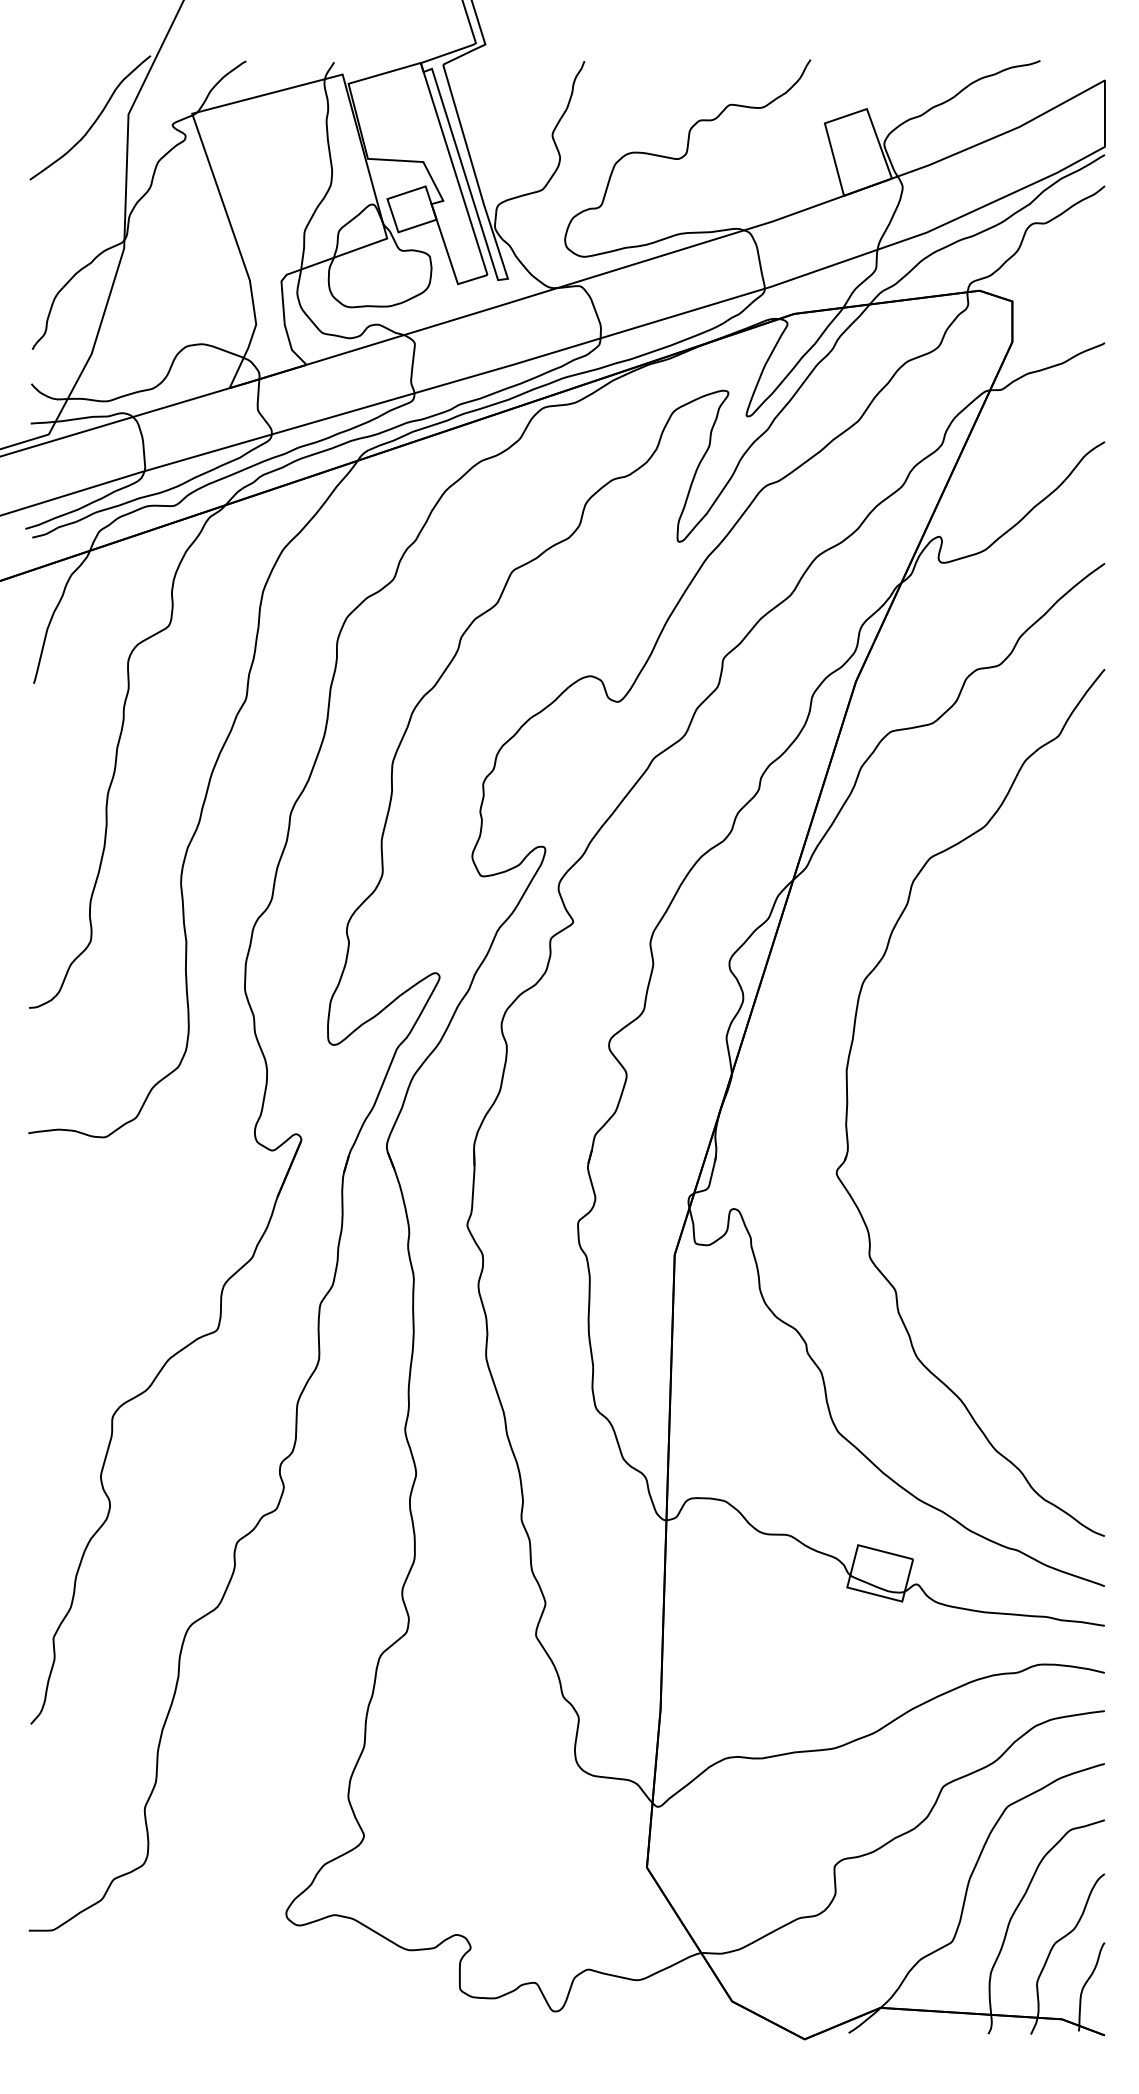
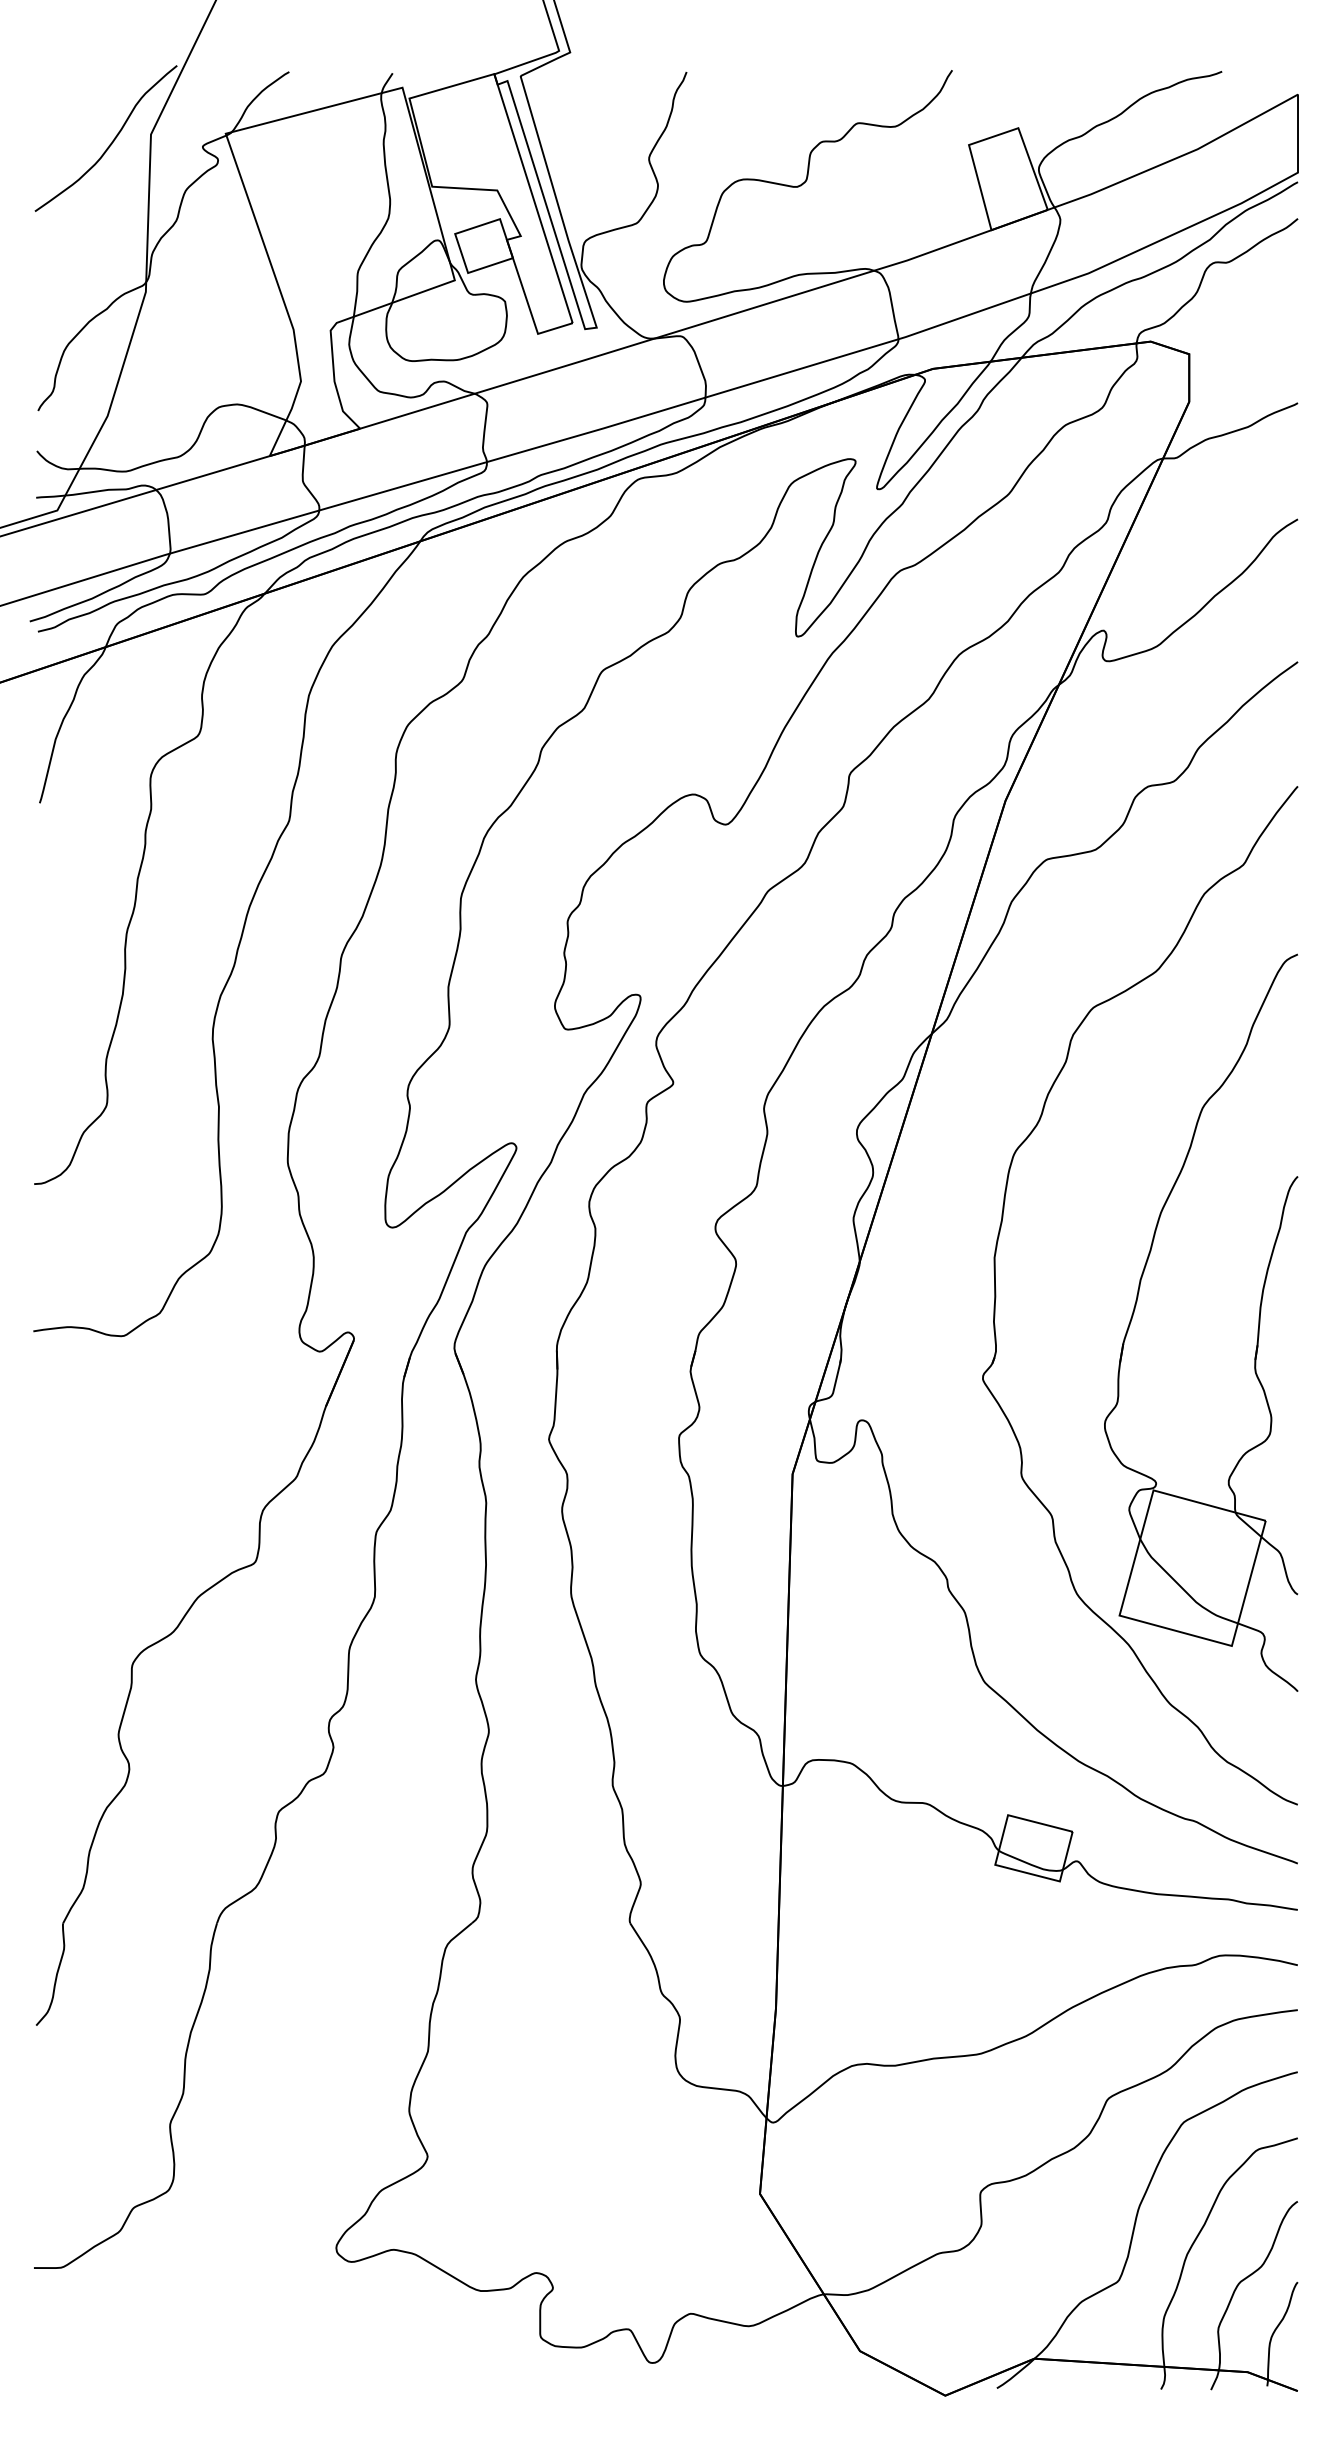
part: (1070, 1131) -> (1257, 1329), added

